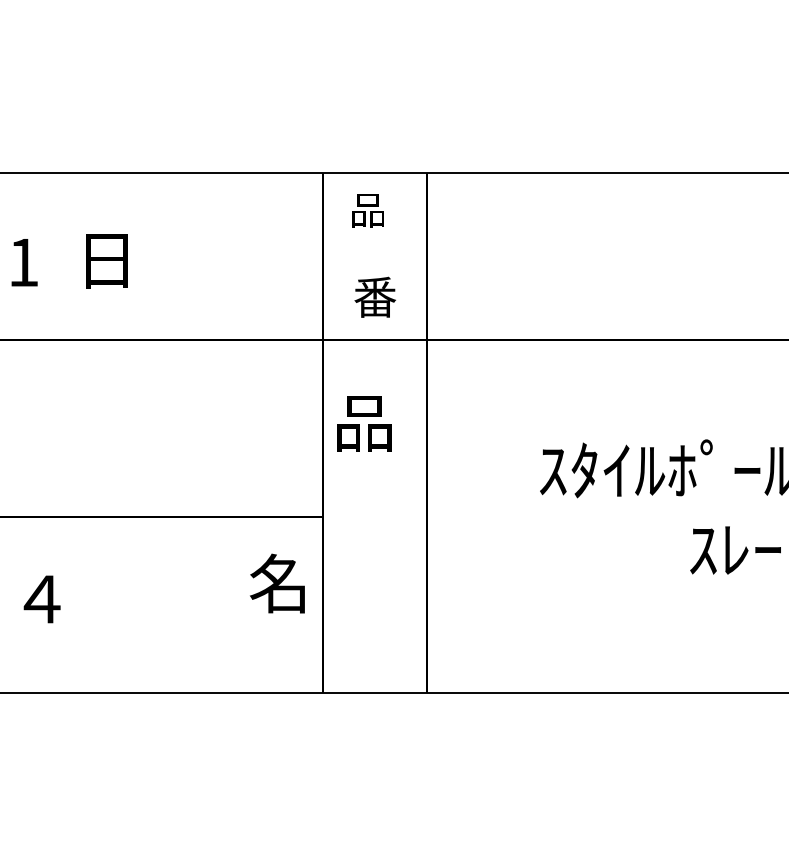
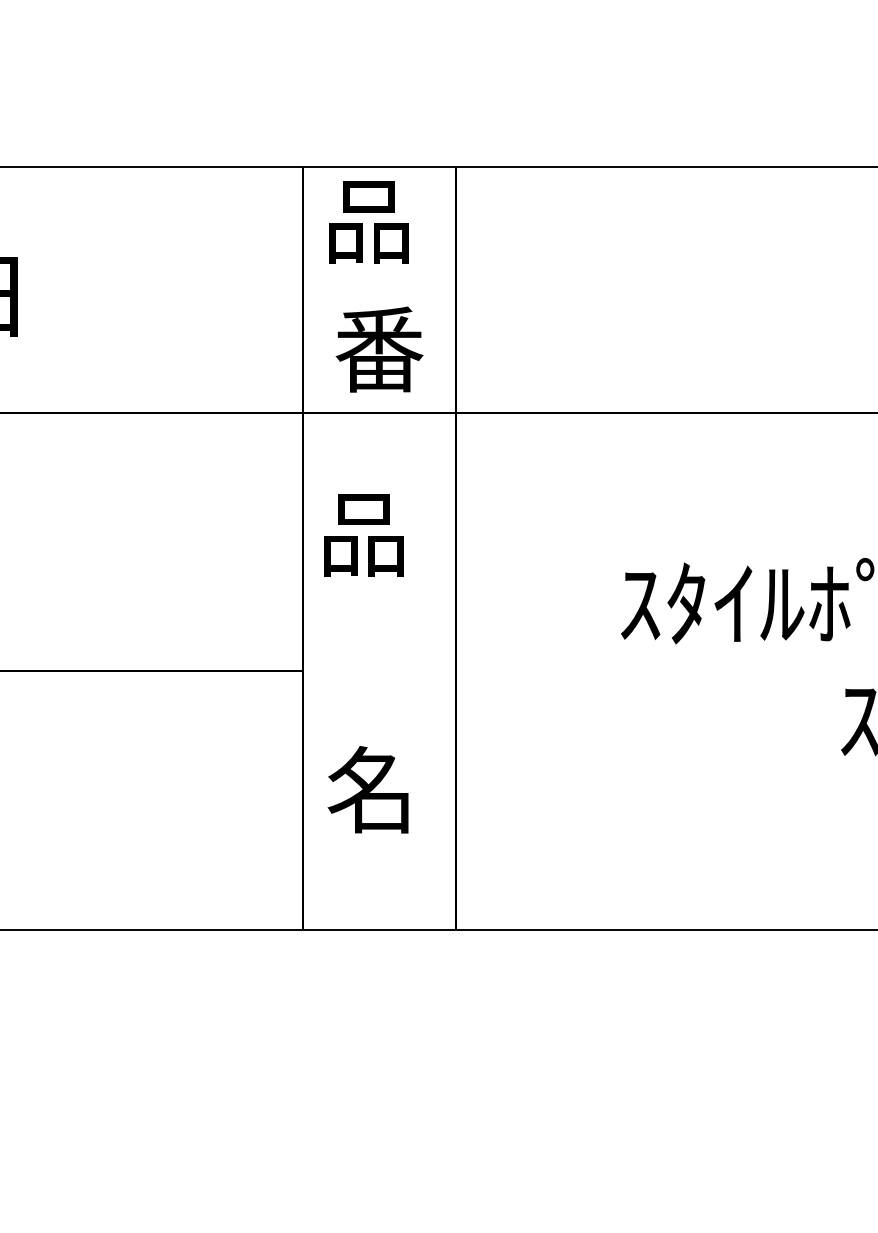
part: (367, 210) -> (368, 222), size x1.67
part: (375, 297) -> (380, 349), size x1.43
part: (277, 583) -> (368, 789), moved

